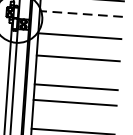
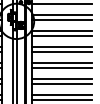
line: (80, 13) -> (61, 14), dashed -> solid
line: (80, 20) -> (61, 19), added
line: (78, 42) -> (61, 35), added
line: (77, 64) -> (61, 51), added
line: (75, 80) -> (61, 63), added
line: (73, 109) -> (61, 84), added
line: (72, 125) -> (61, 95), added

